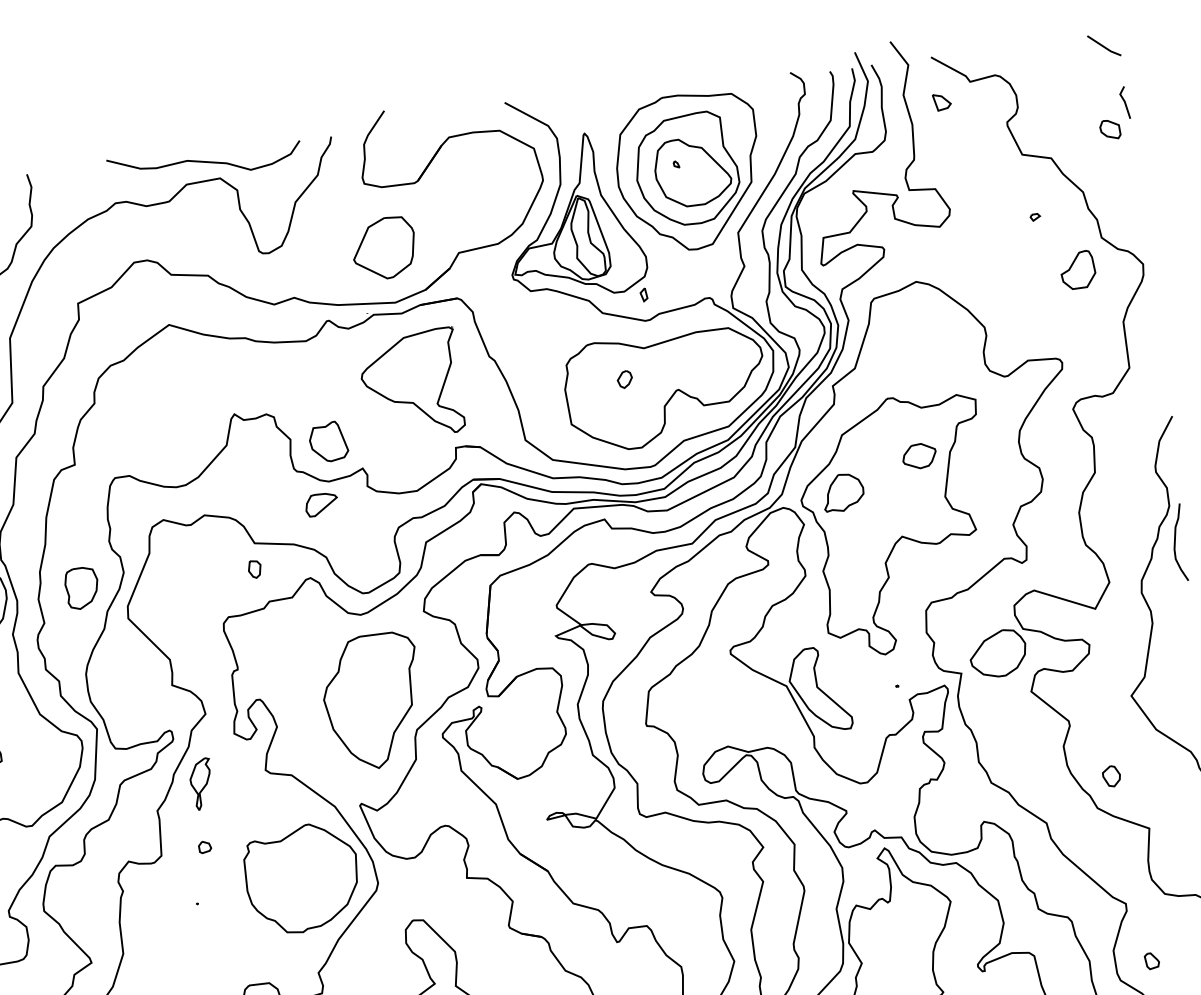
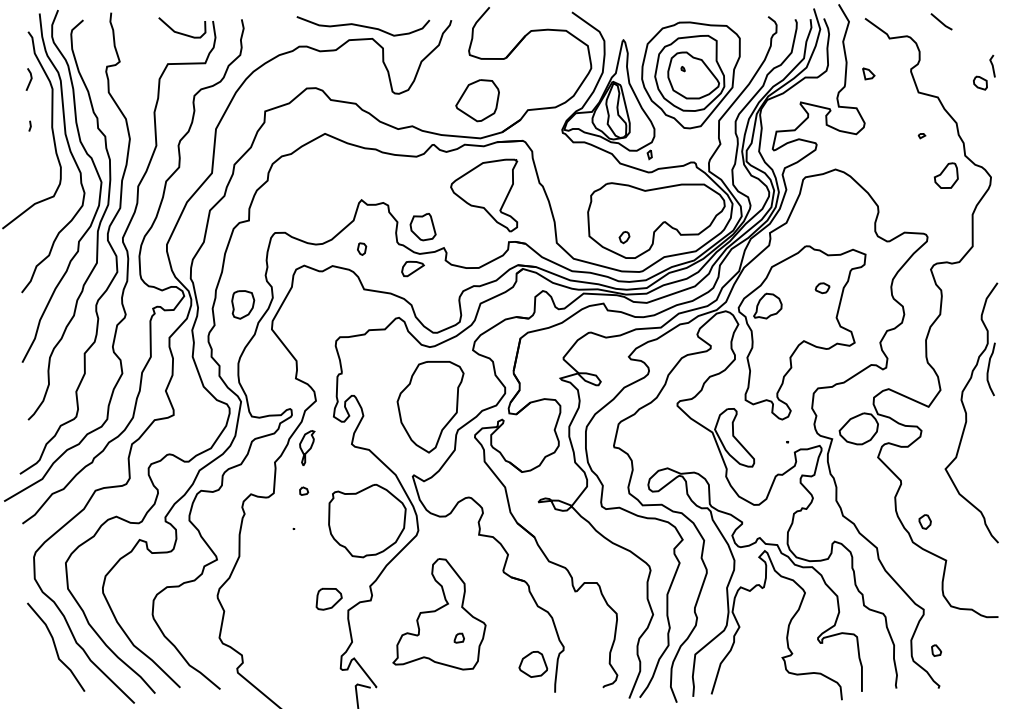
line: (1104, 45) -> (941, 21), moved
part: (941, 101) -> (868, 73), moved
part: (624, 379) -> (624, 237), moved
part: (919, 456) -> (822, 288), size x0.6
part: (255, 568) -> (362, 248), moved

